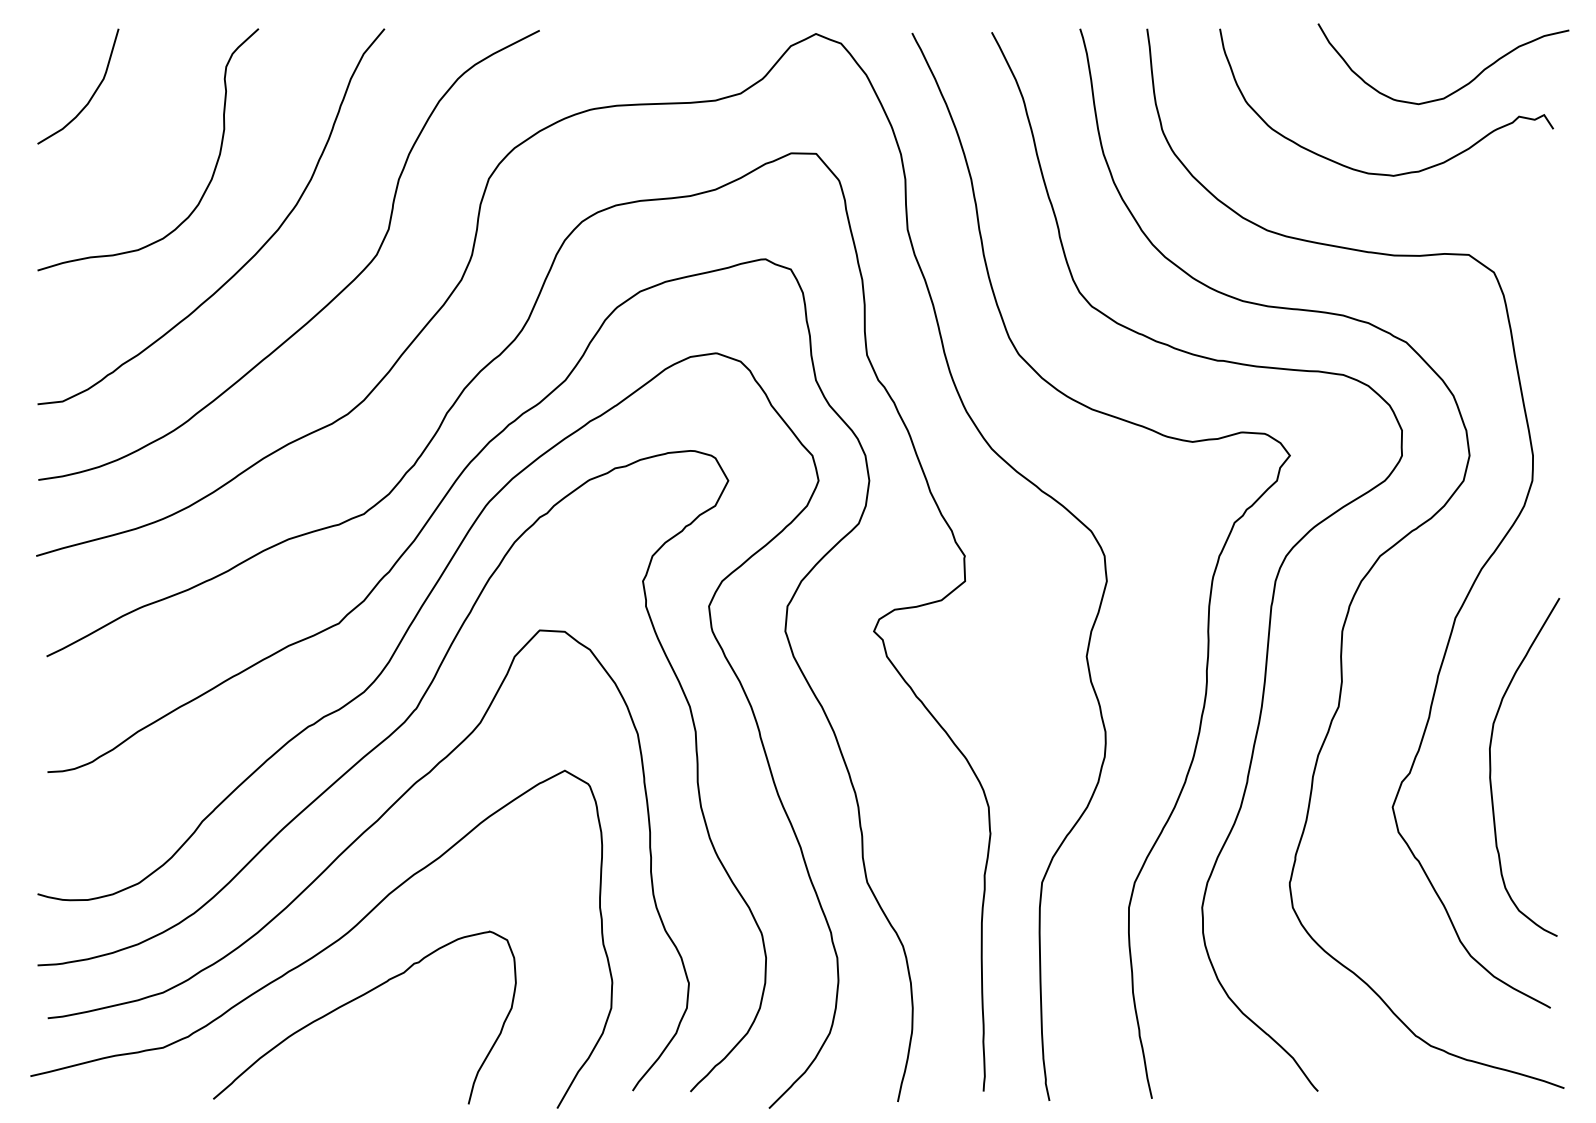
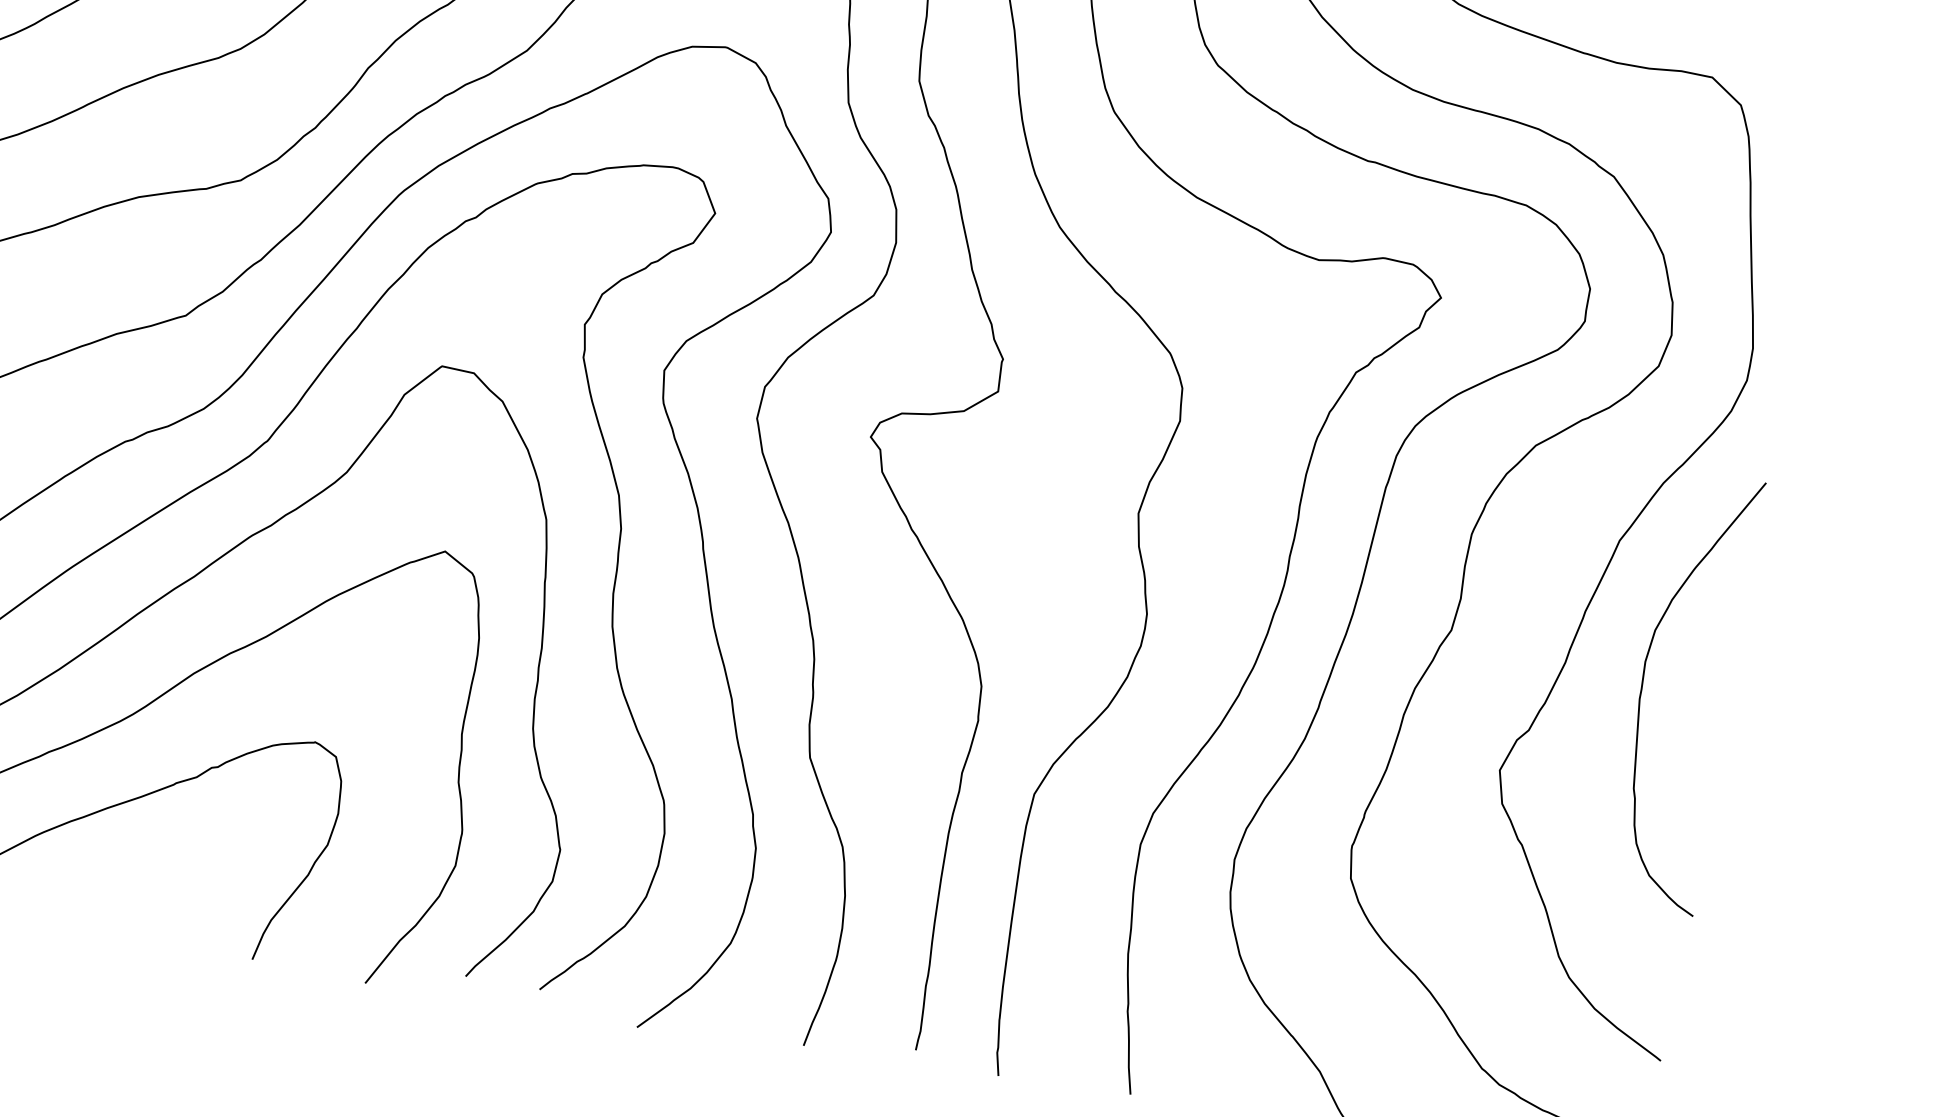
curve: (1491, 767) -> (1643, 686), moved

